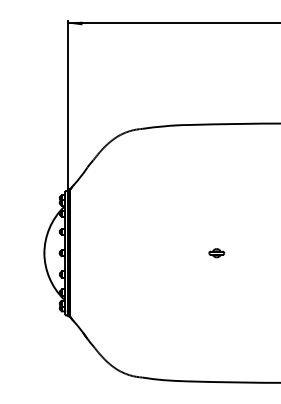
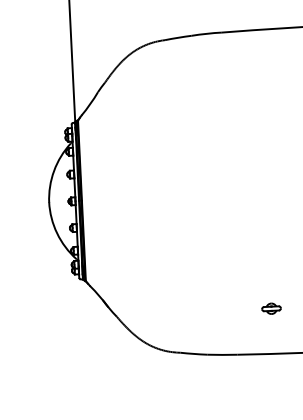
part: (216, 253) -> (271, 309), moved

